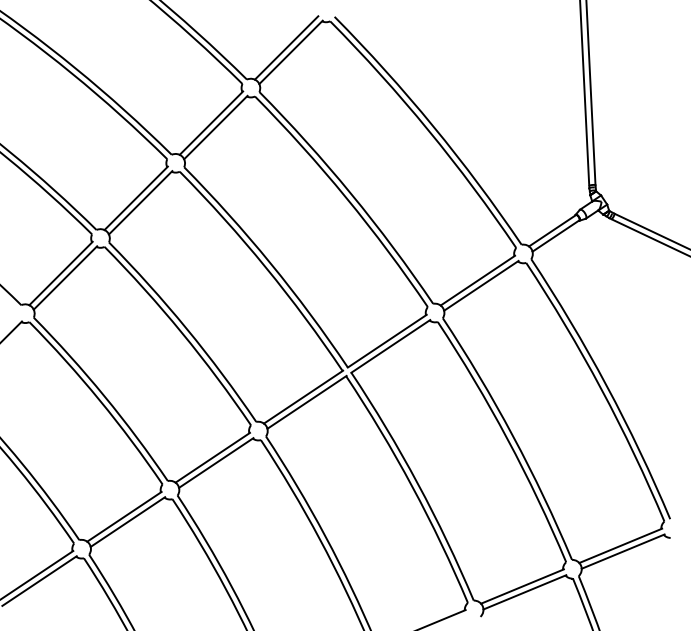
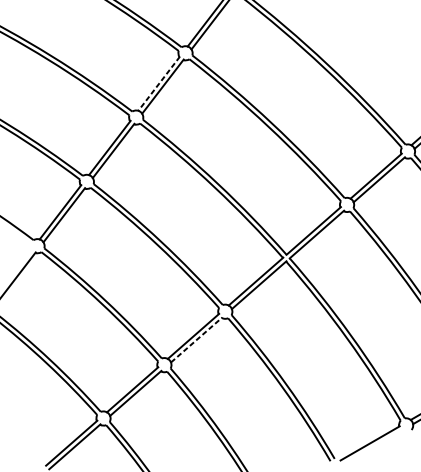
line: (211, 123) -> (159, 83), solid -> dashed
line: (216, 462) -> (196, 339), solid -> dashed

